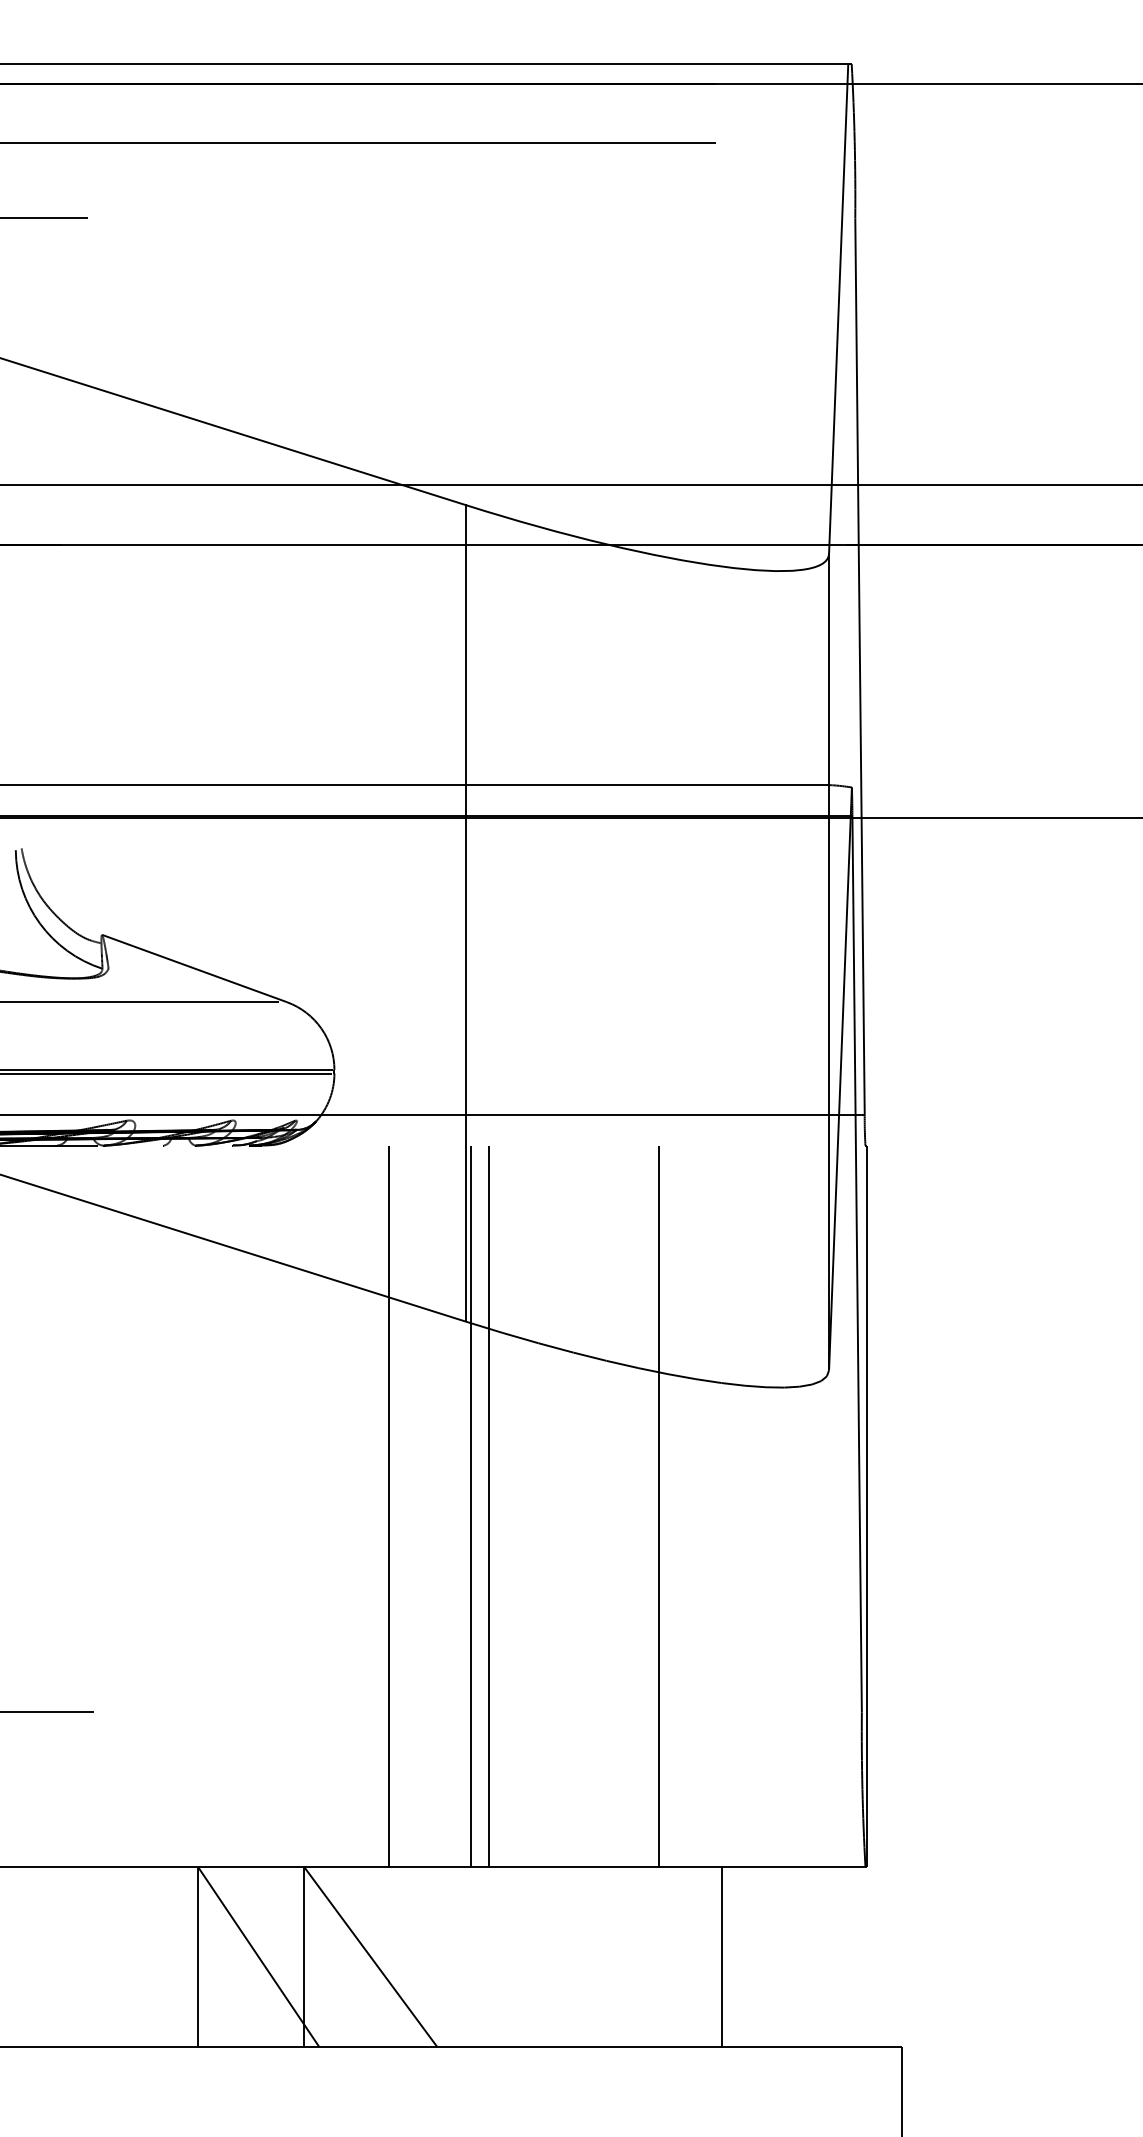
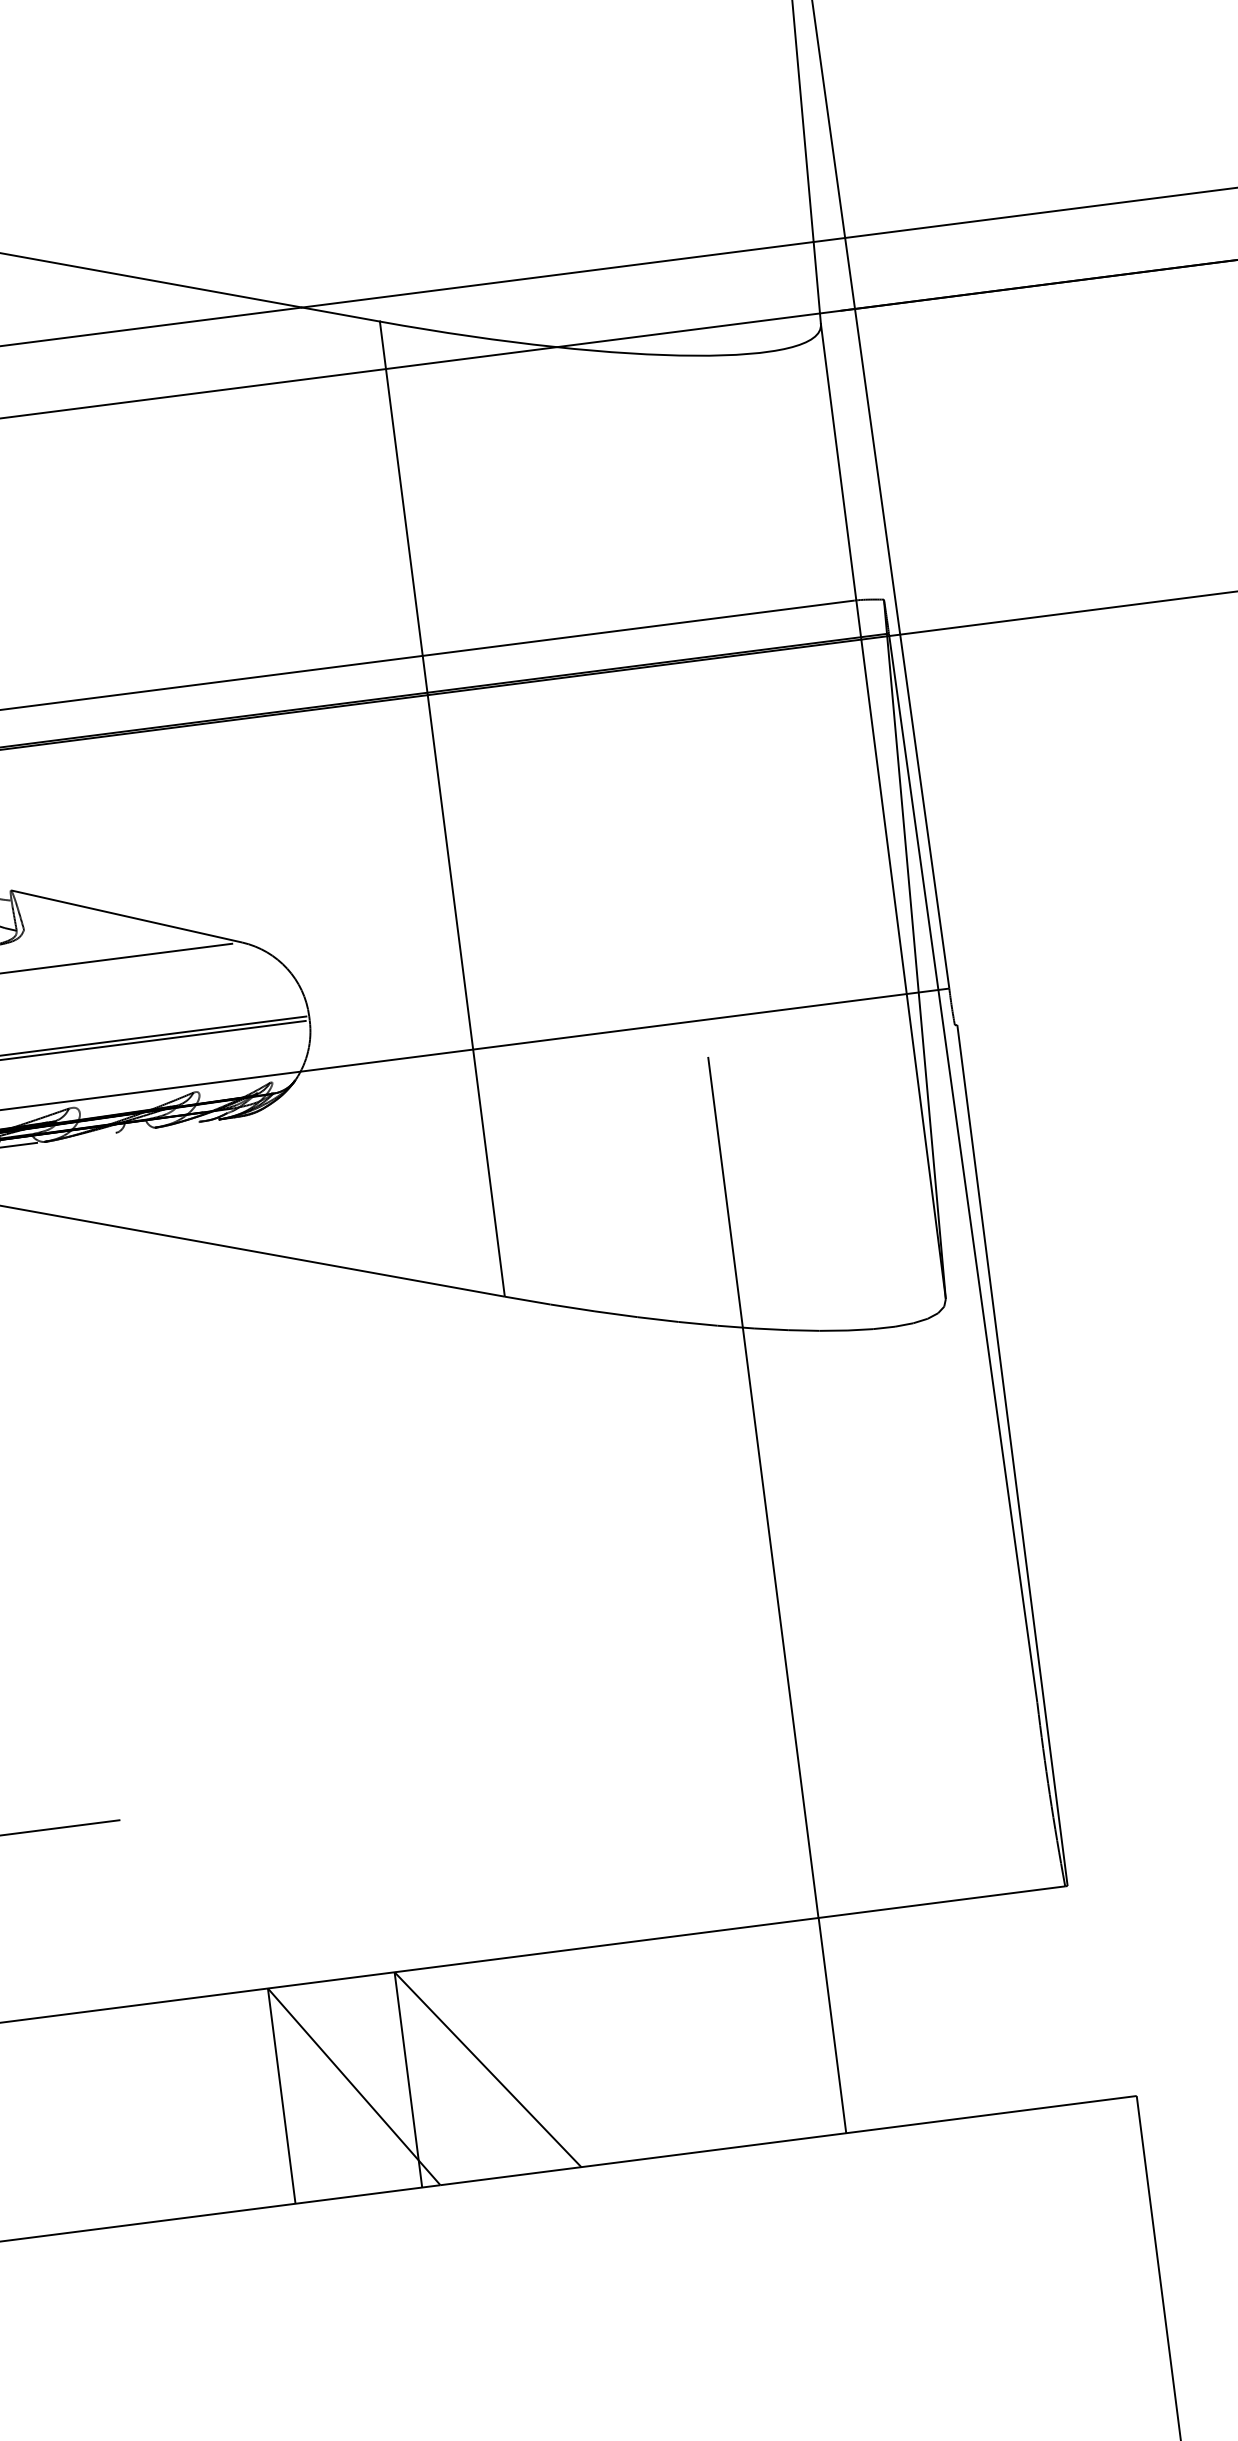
line: (388, 1505) -> (440, 1528), removed
line: (470, 1505) -> (538, 1515), removed
line: (488, 1505) -> (559, 1512), removed
line: (721, 1956) -> (831, 2025), moved

